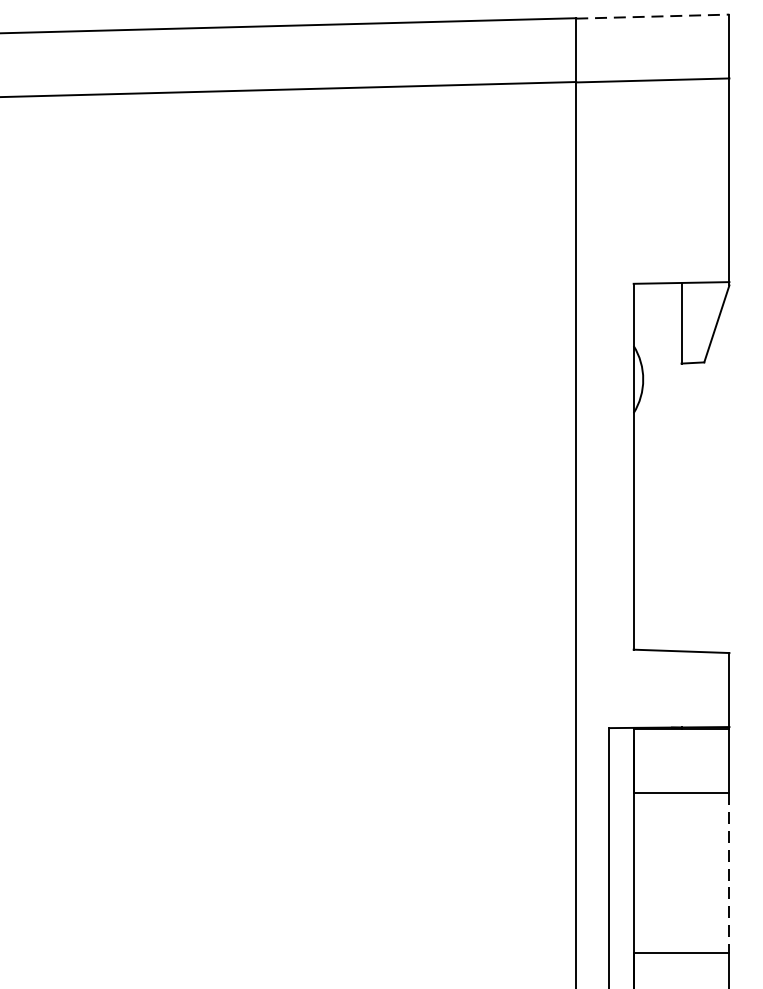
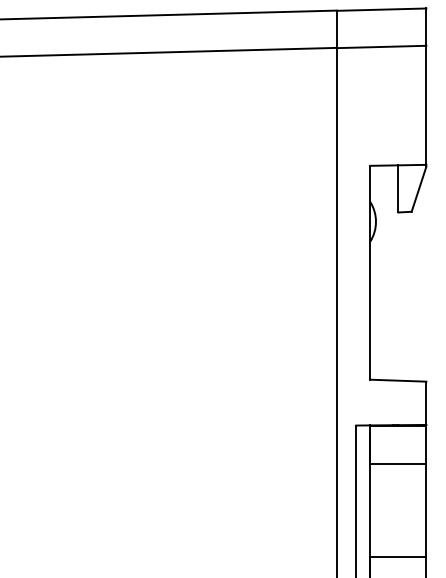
line: (652, 16) -> (381, 9), dashed -> solid
line: (729, 873) -> (426, 510), dashed -> solid

